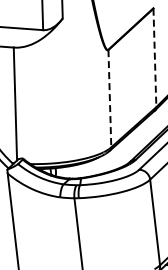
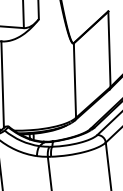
line: (154, 58) -> (109, 49), dashed -> solid
line: (109, 98) -> (74, 80), dashed -> solid

